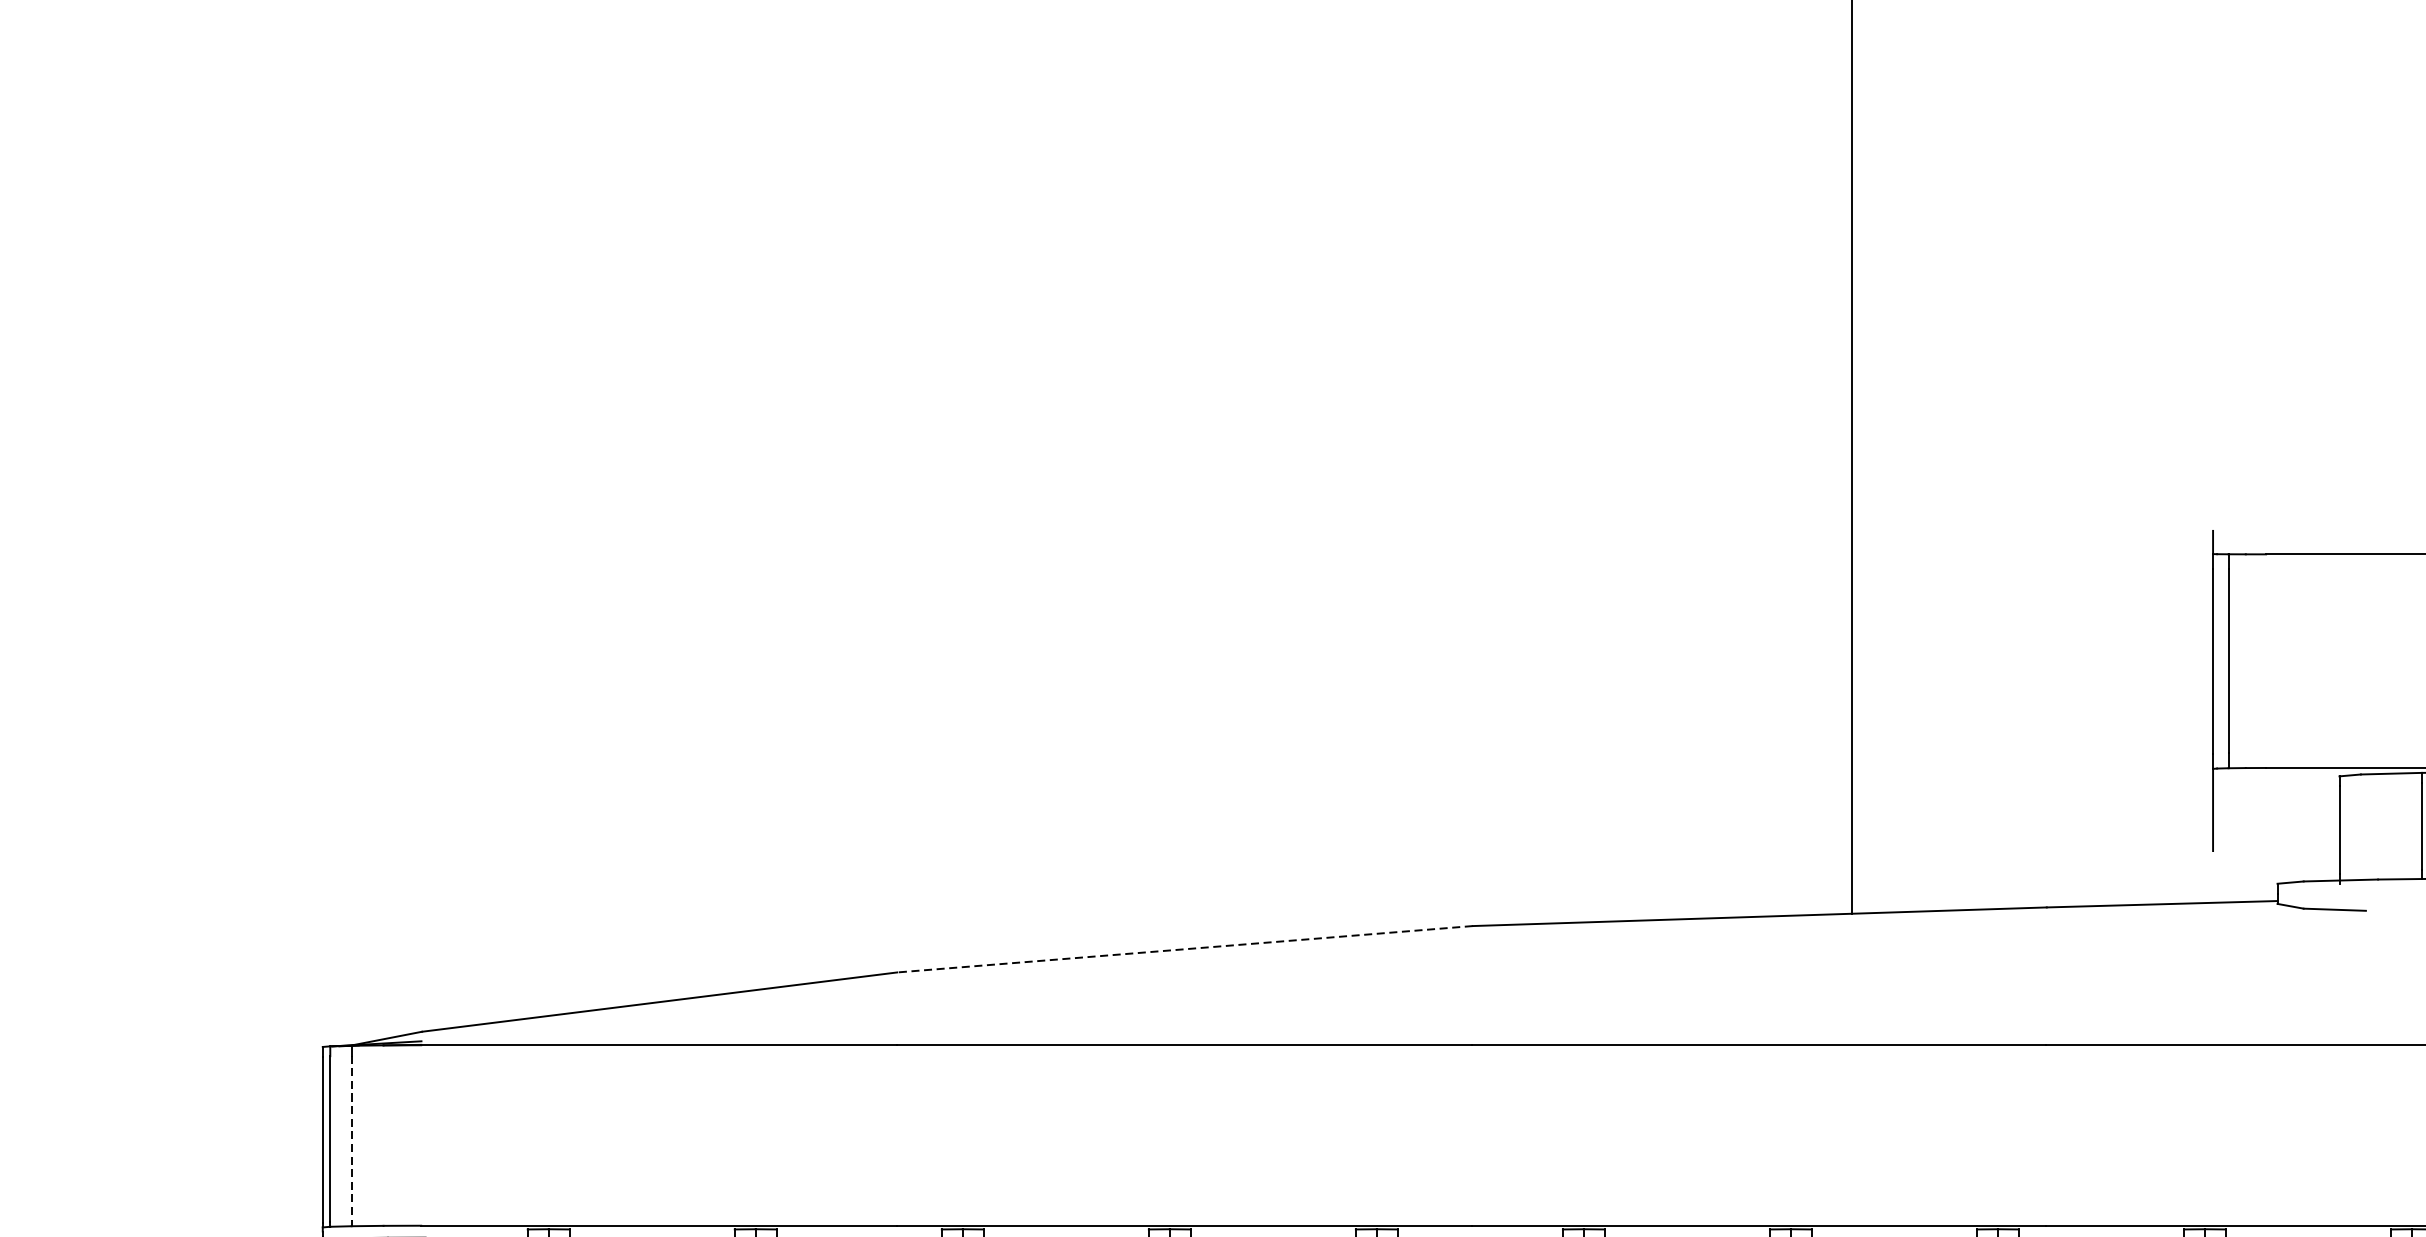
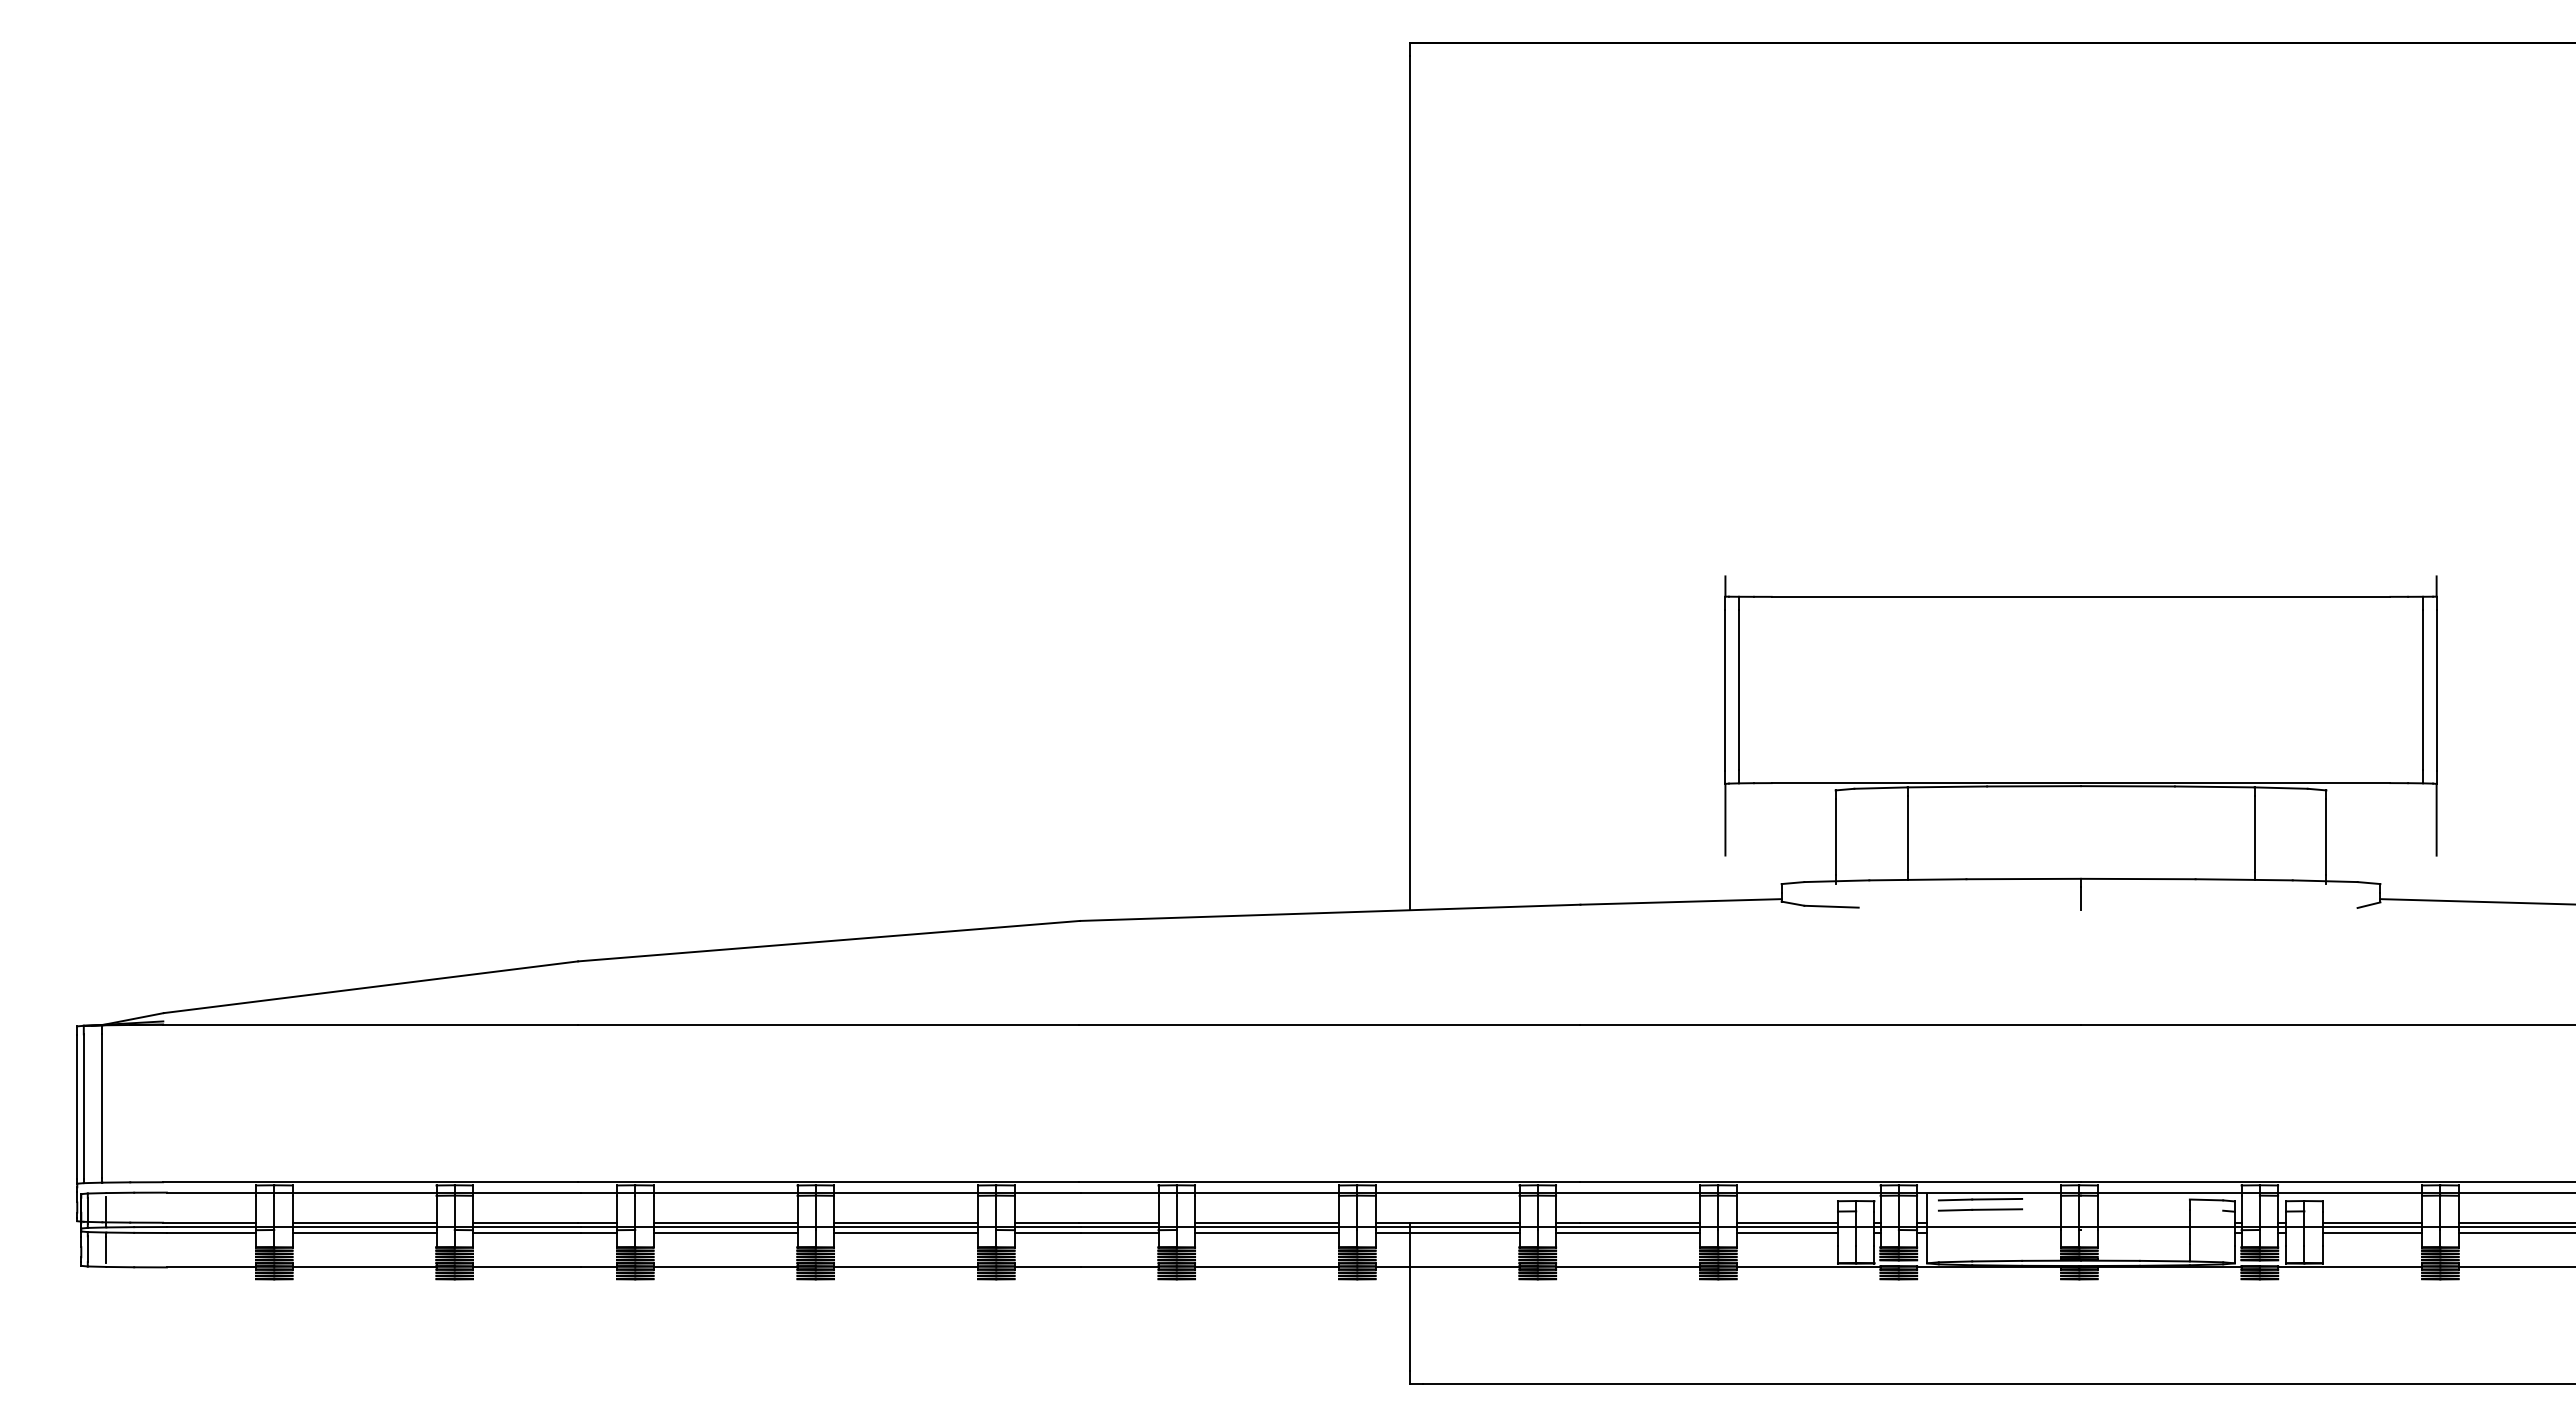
line: (1185, 949) -> (829, 941), dashed -> solid
line: (351, 1138) -> (102, 1106), dashed -> solid

